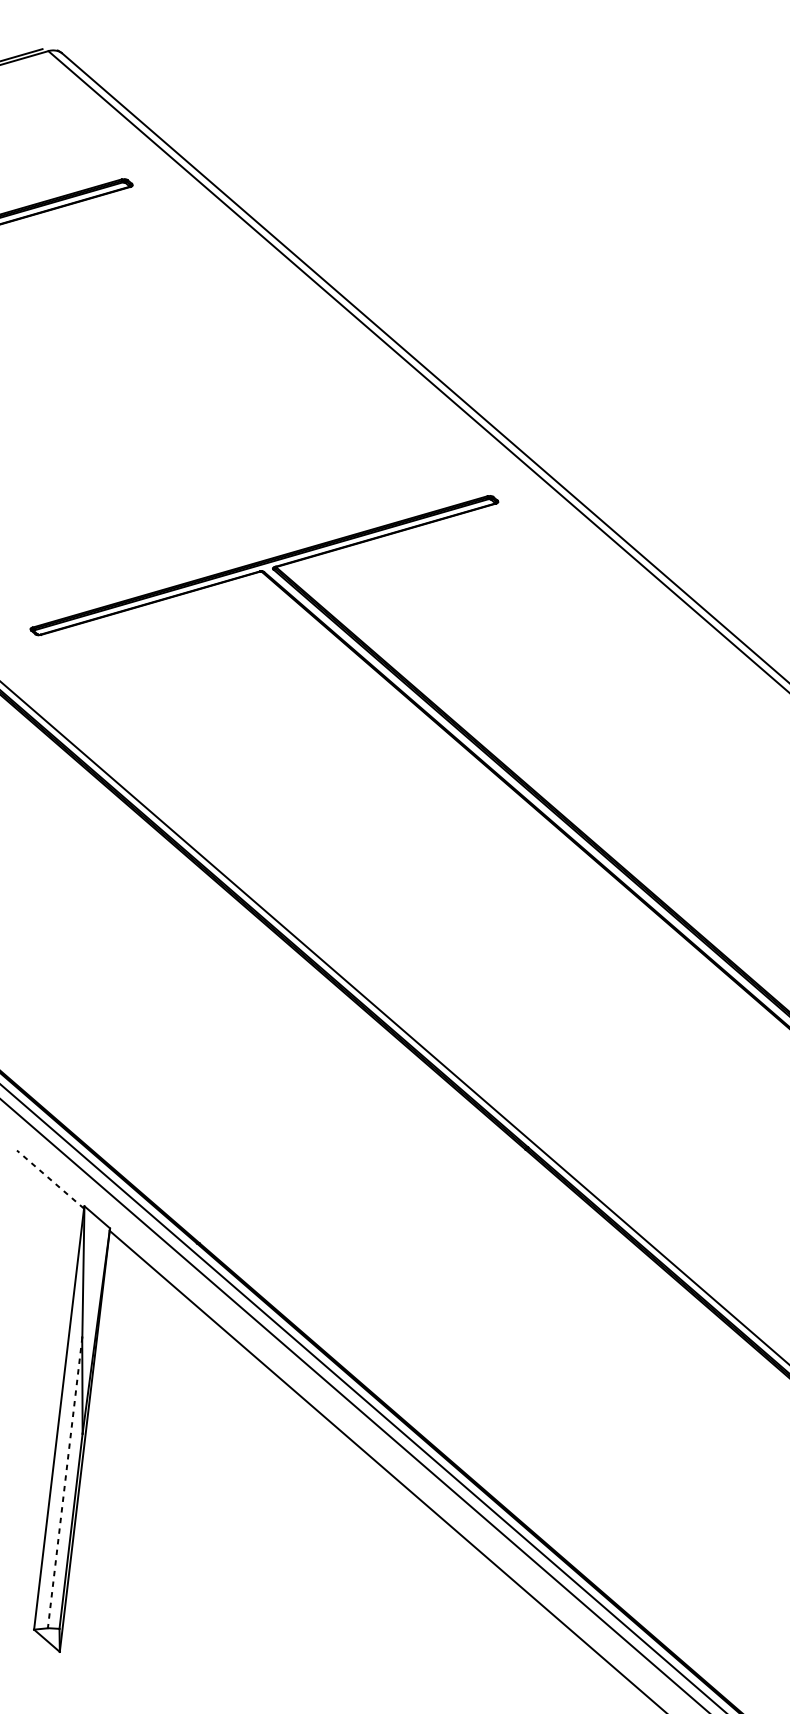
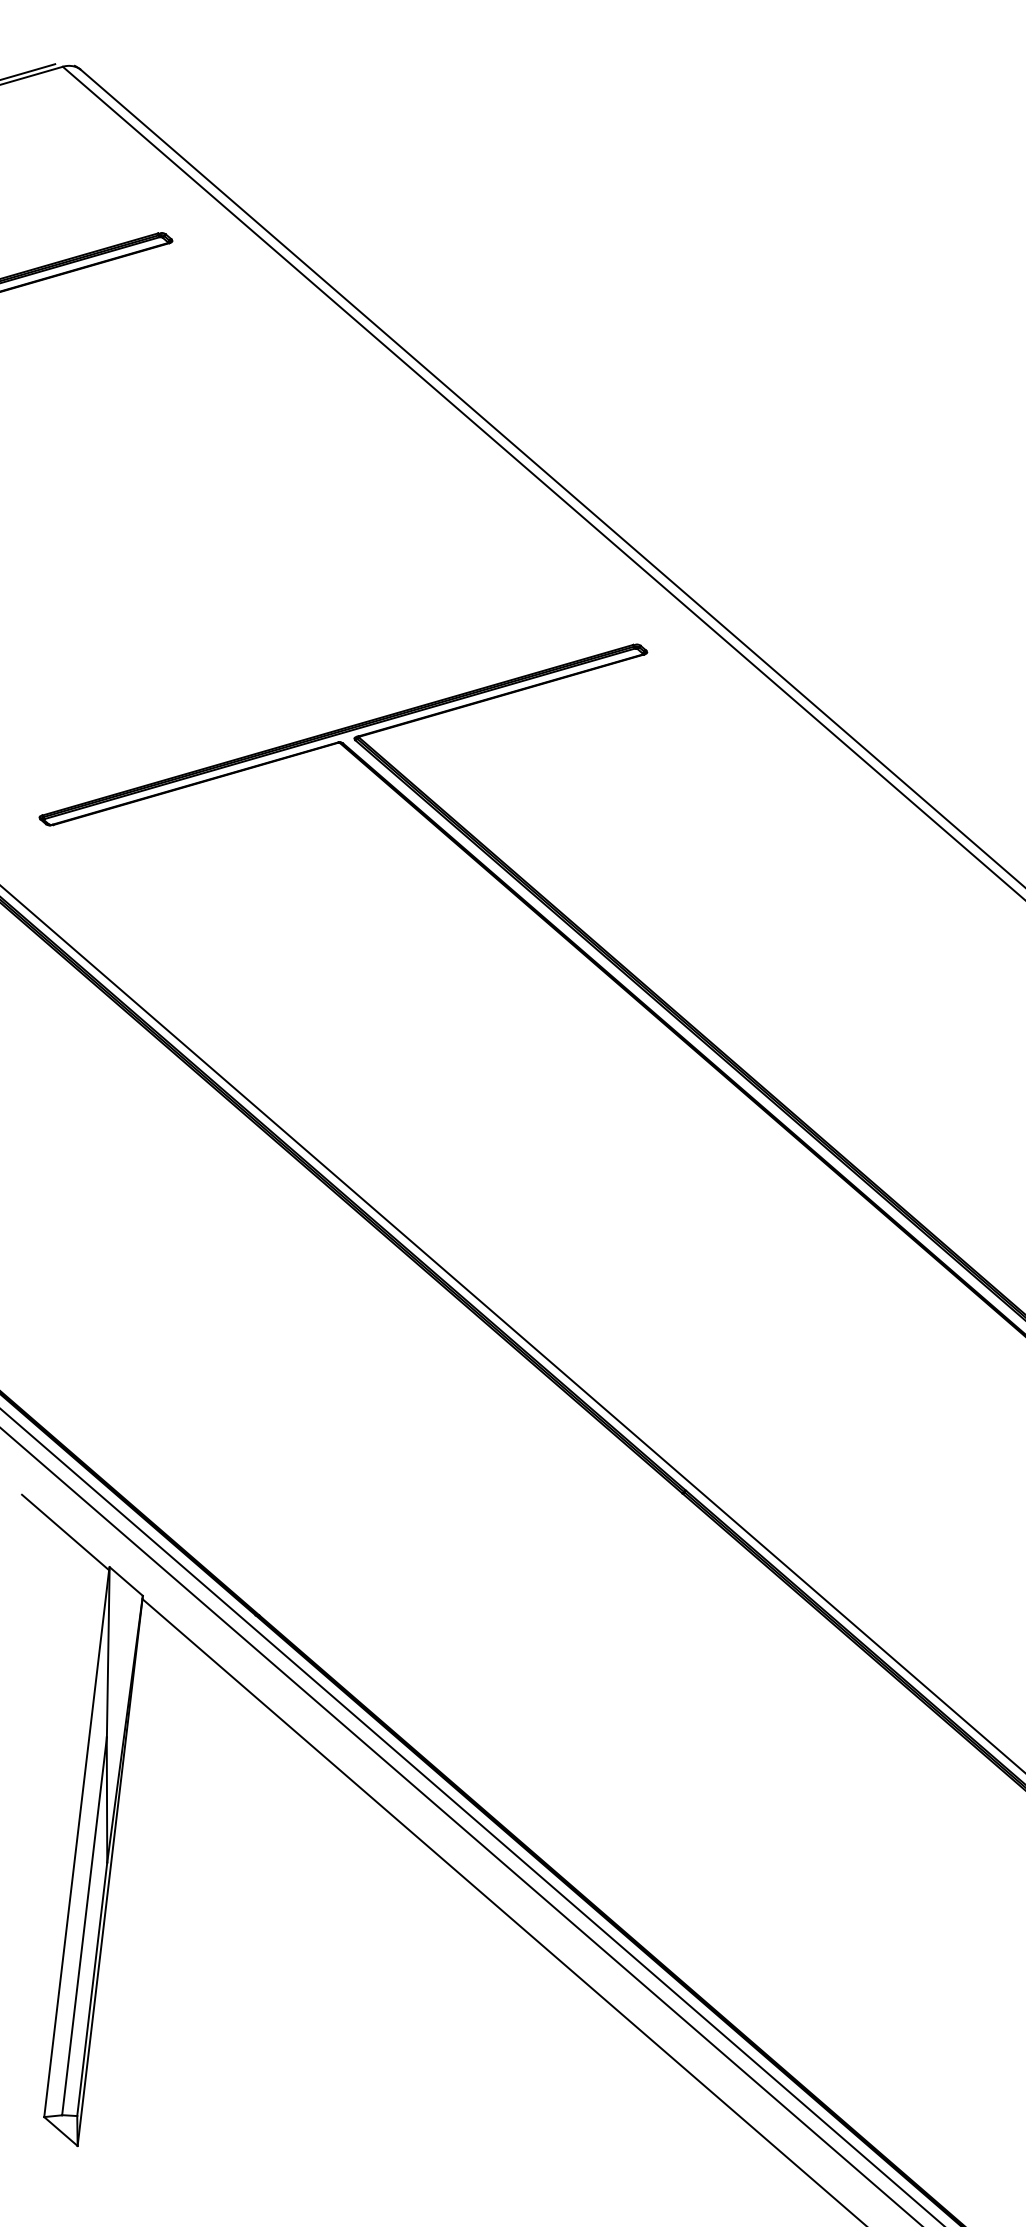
line: (50, 1179) -> (65, 1532), dashed -> solid
line: (65, 1482) -> (84, 1926), dashed -> solid

